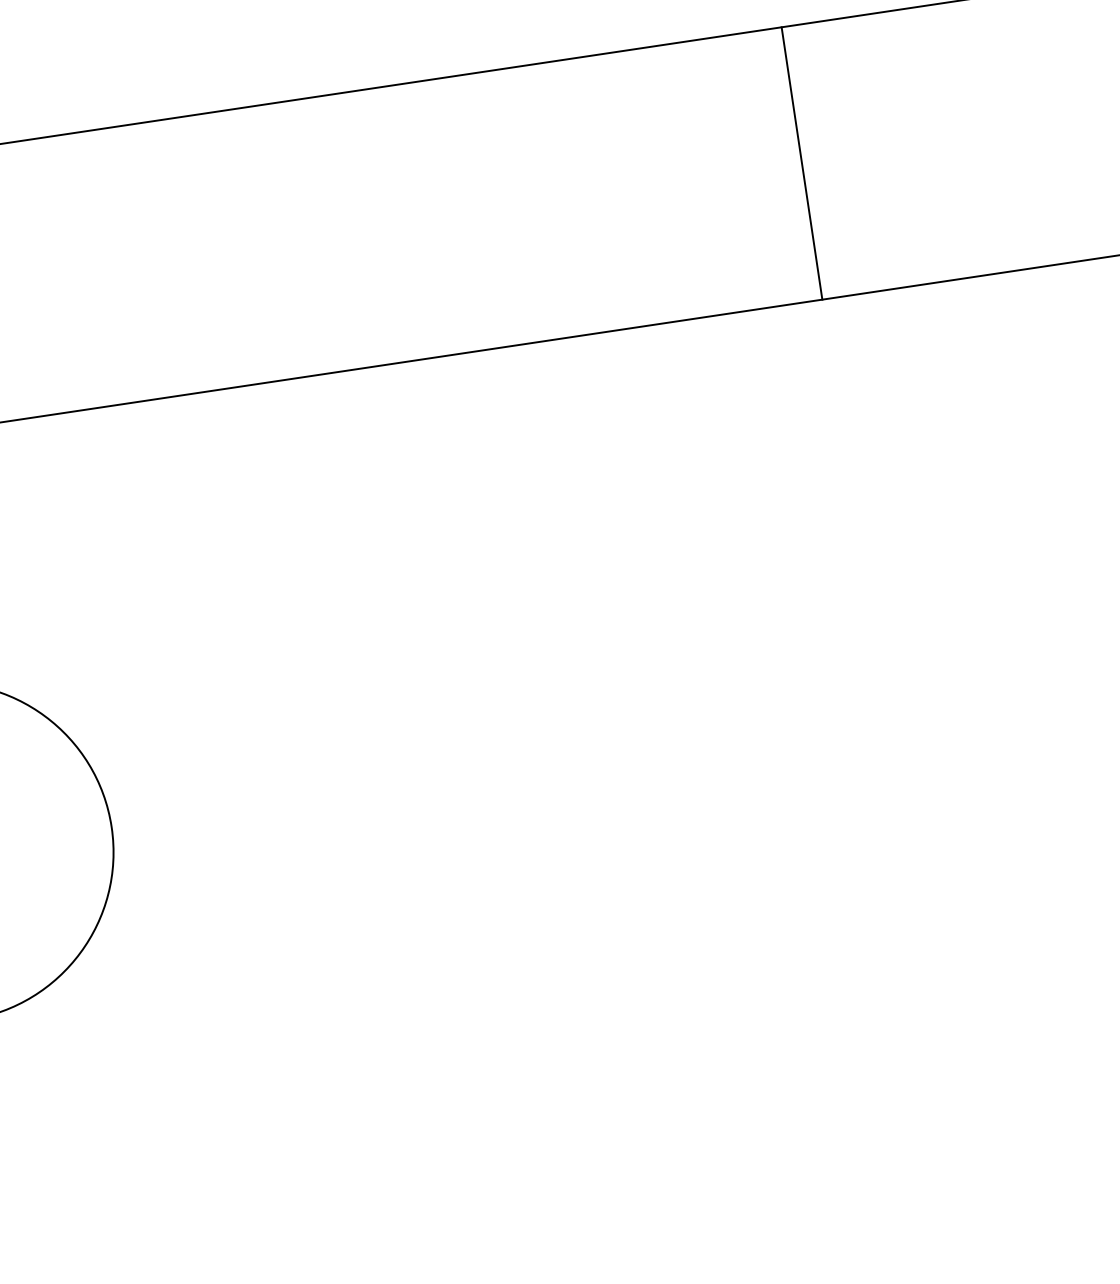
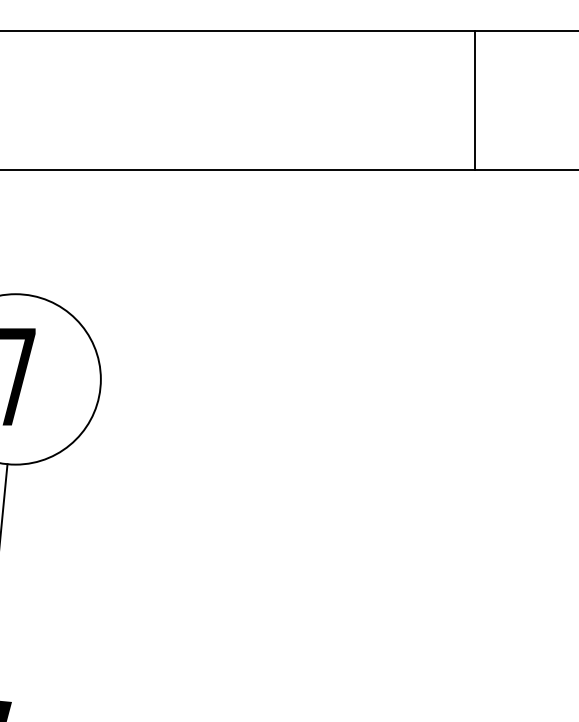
line: (802, 161) -> (475, 99), moved

